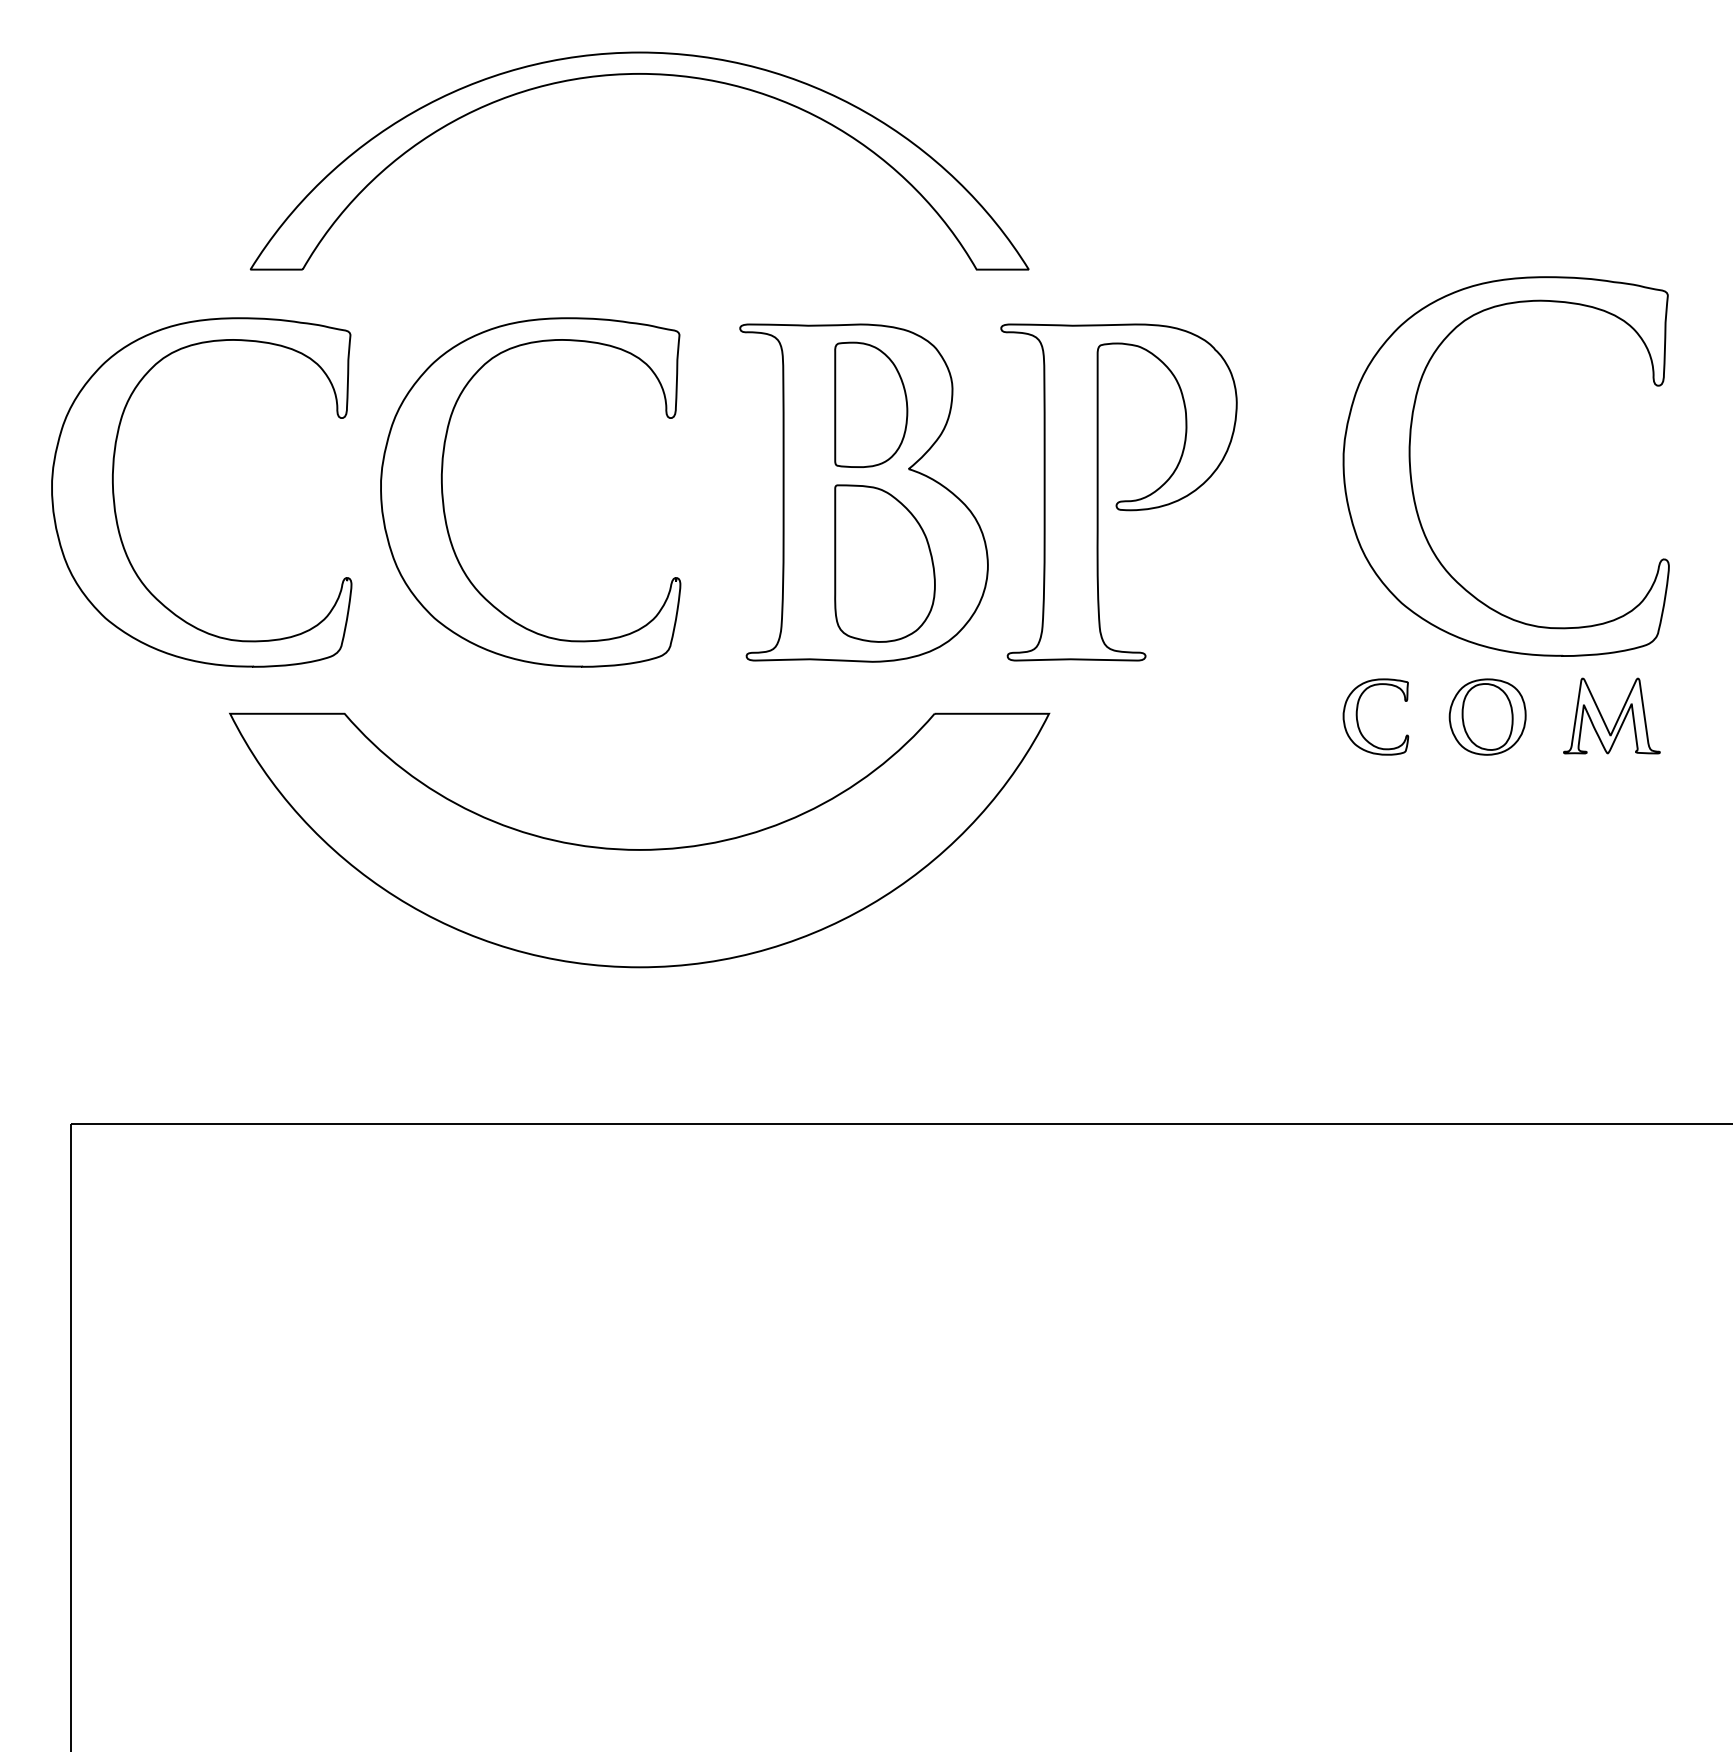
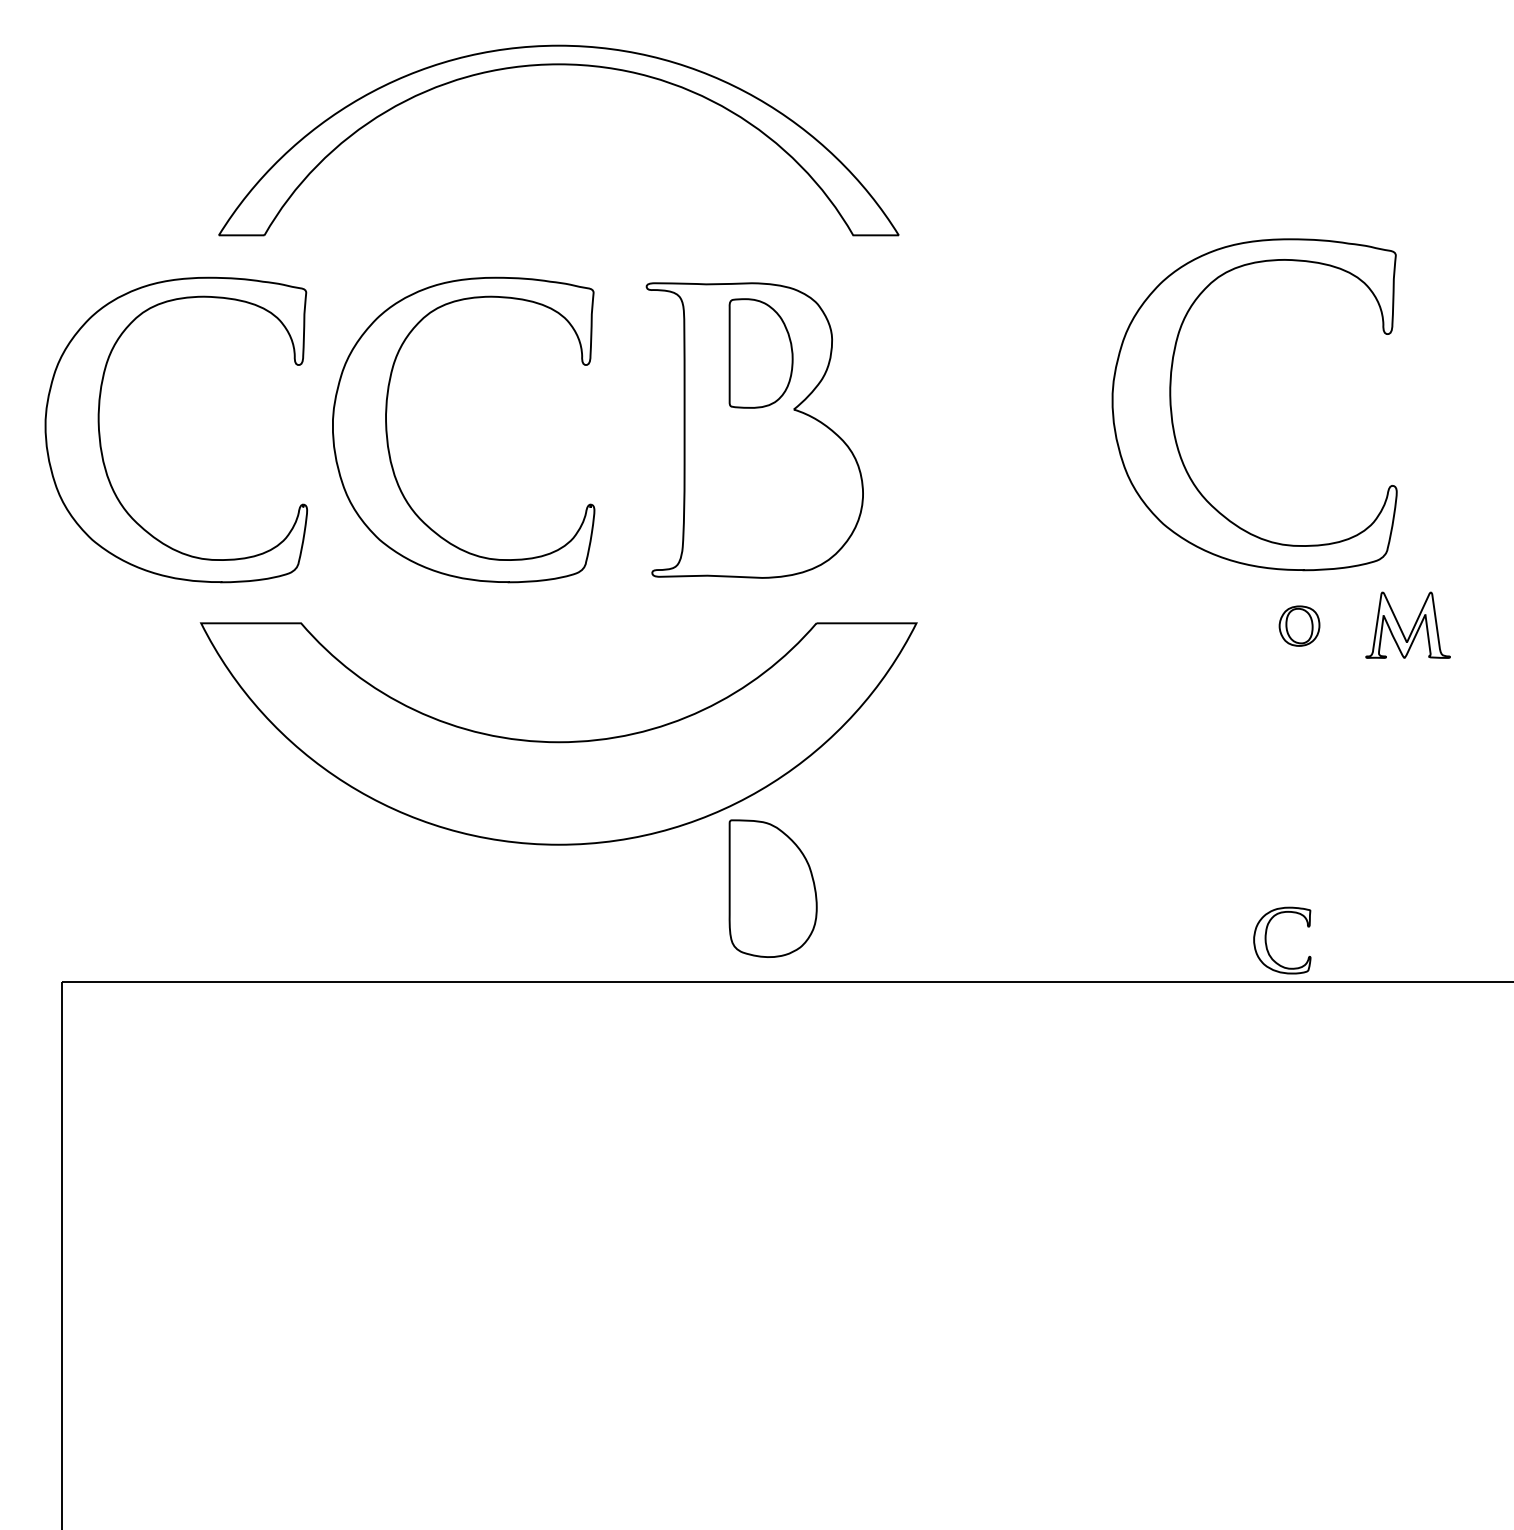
part: (1412, 479) -> (1172, 416), moved
part: (1120, 500) -> (978, 437), removed
part: (884, 563) -> (772, 888), moved
part: (1487, 716) -> (1299, 625), size x0.6
part: (1358, 720) -> (1267, 943), moved

